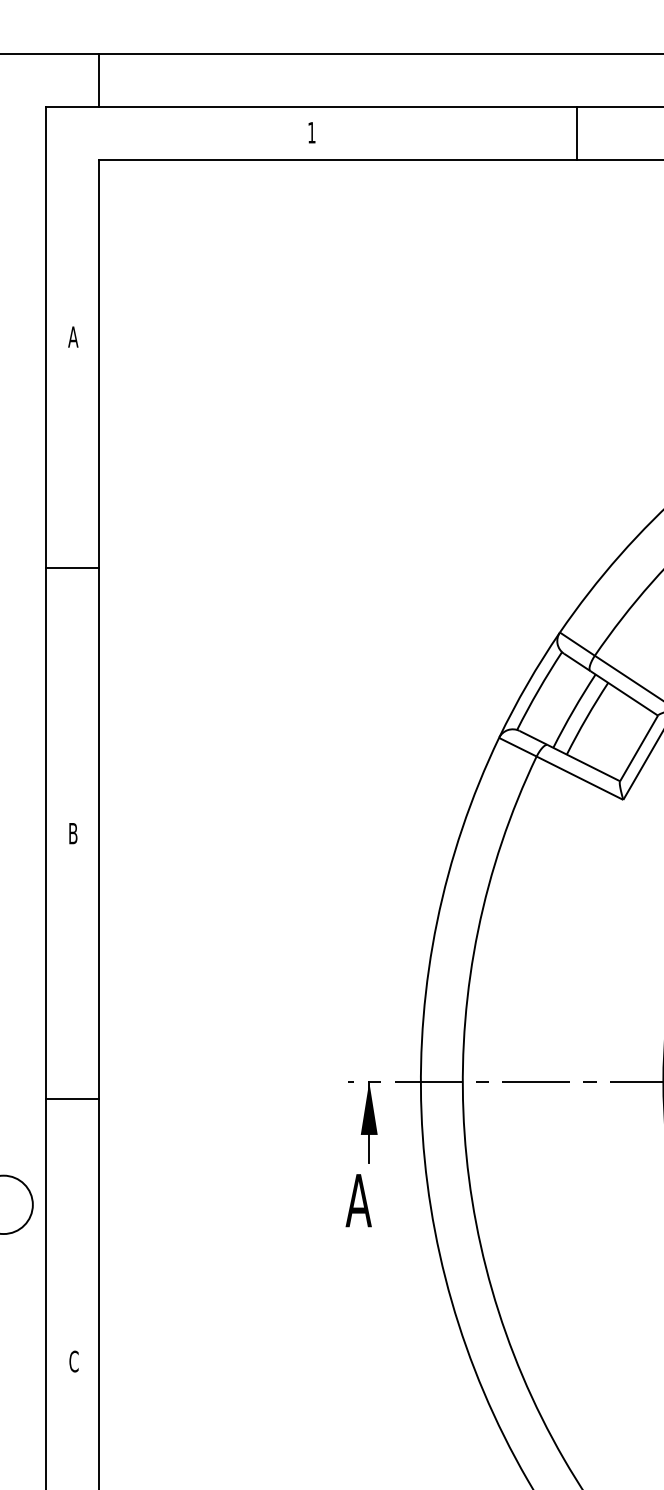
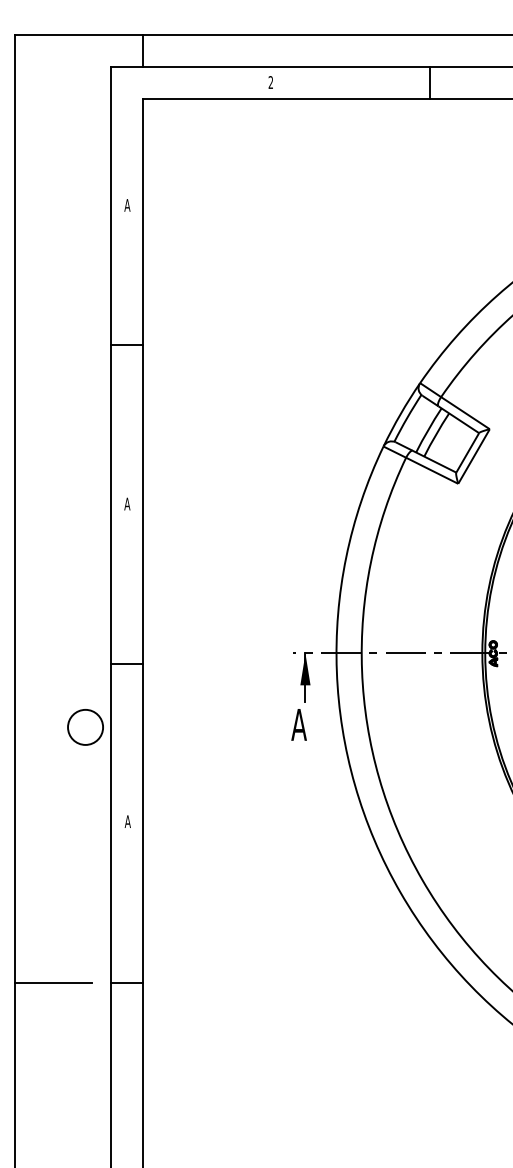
text: (311, 132) -> (270, 82), 1 -> 2
text: (73, 832) -> (127, 503), B -> A
text: (73, 1361) -> (127, 821), C -> A

